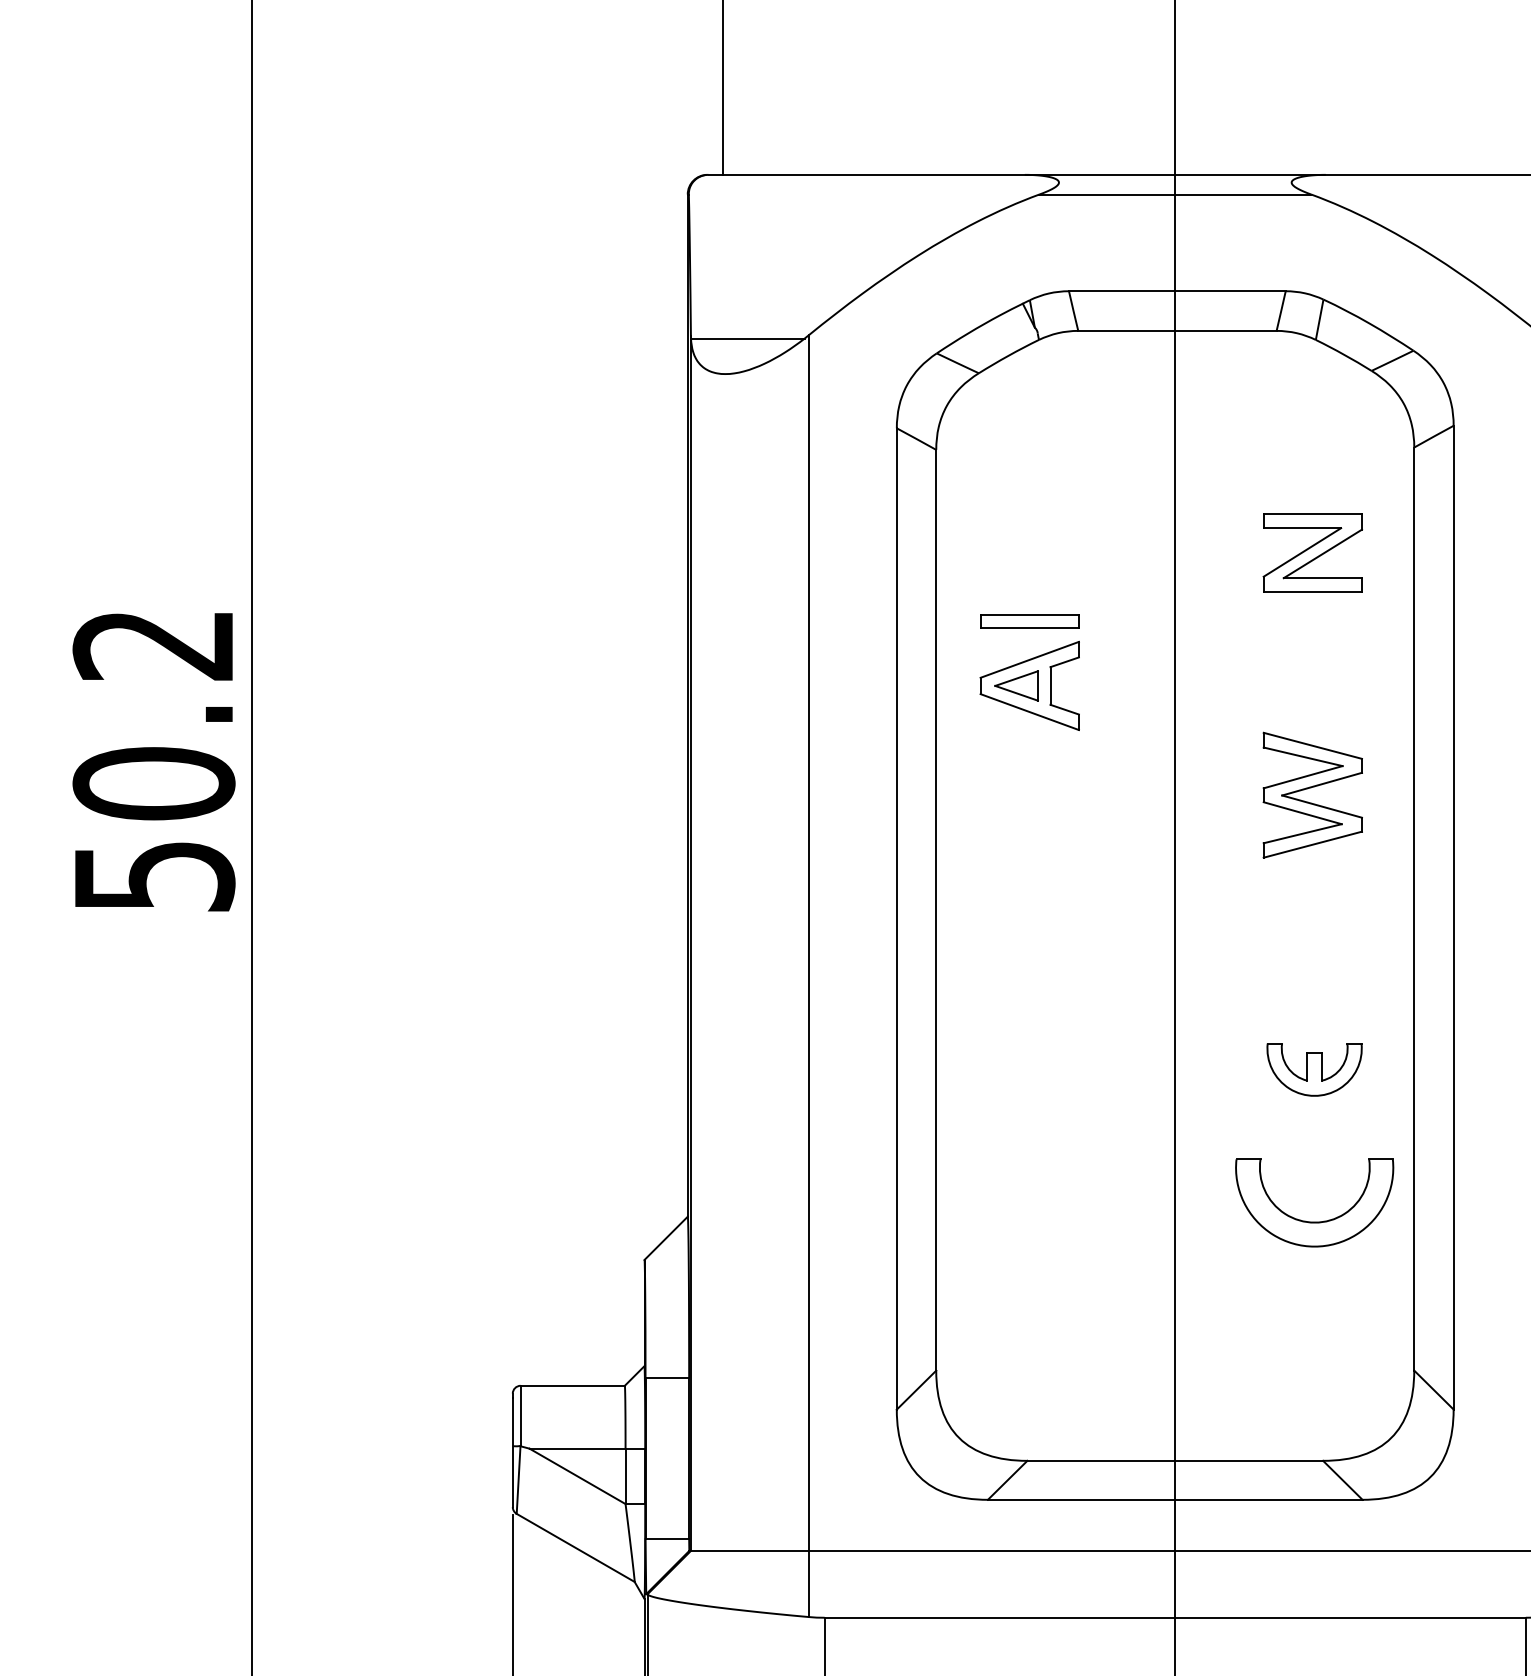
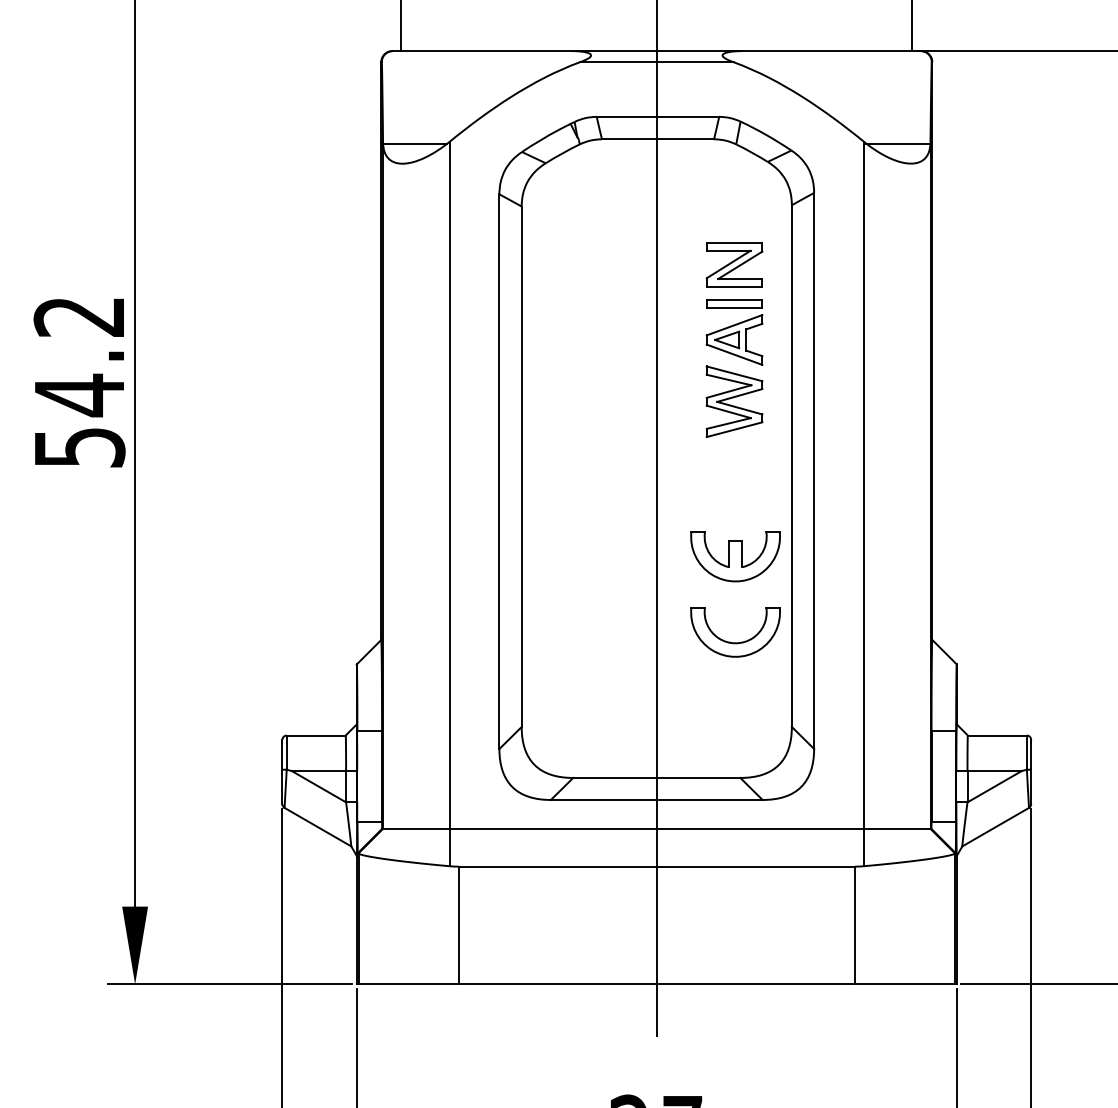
part: (1029, 672) -> (734, 332), moved
text: (153, 784) -> (79, 395), 50.2 -> 54.2
part: (1314, 1069) -> (735, 556), size x1.67

